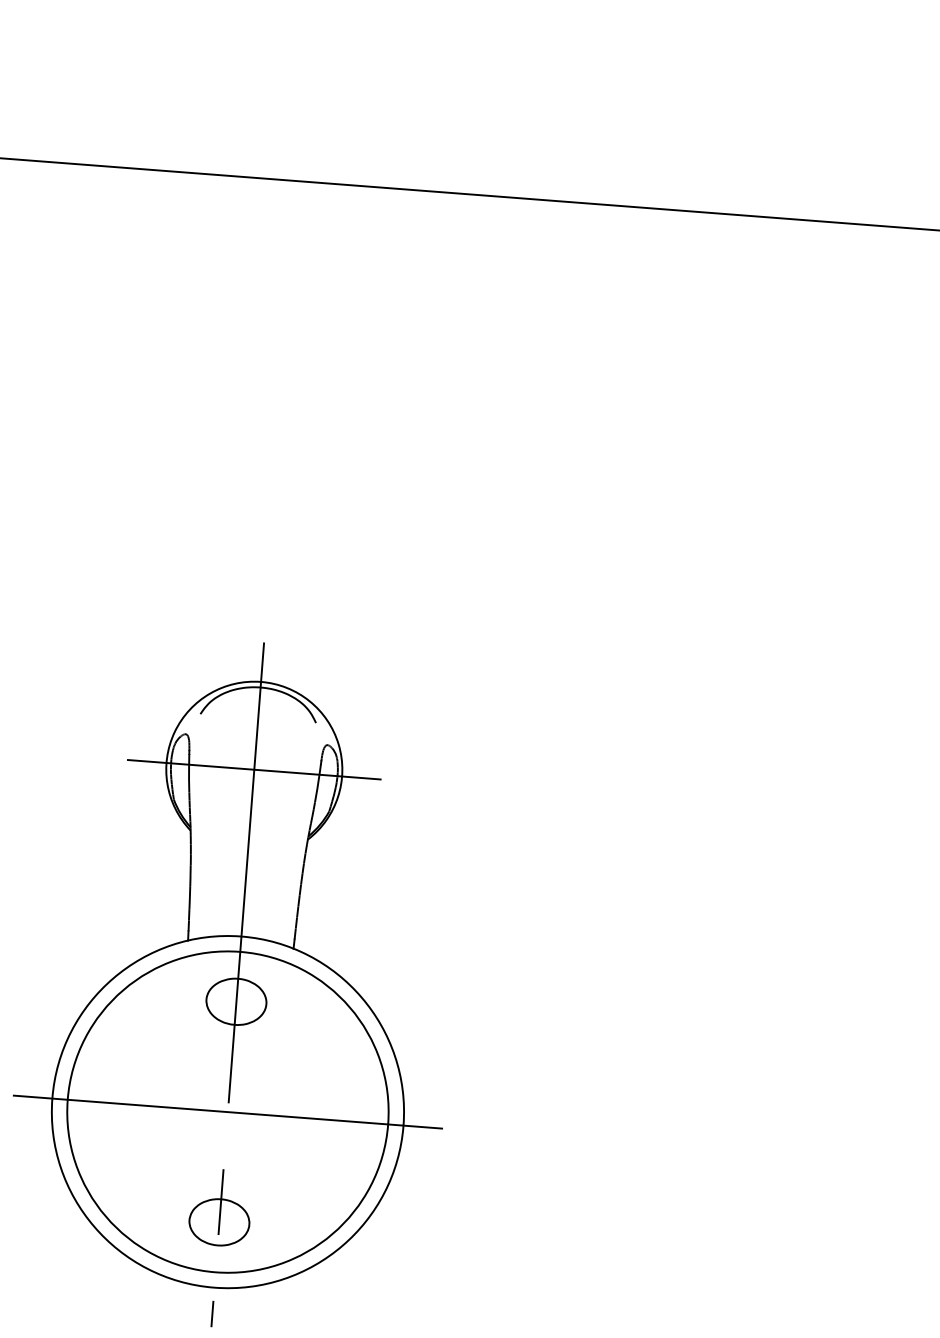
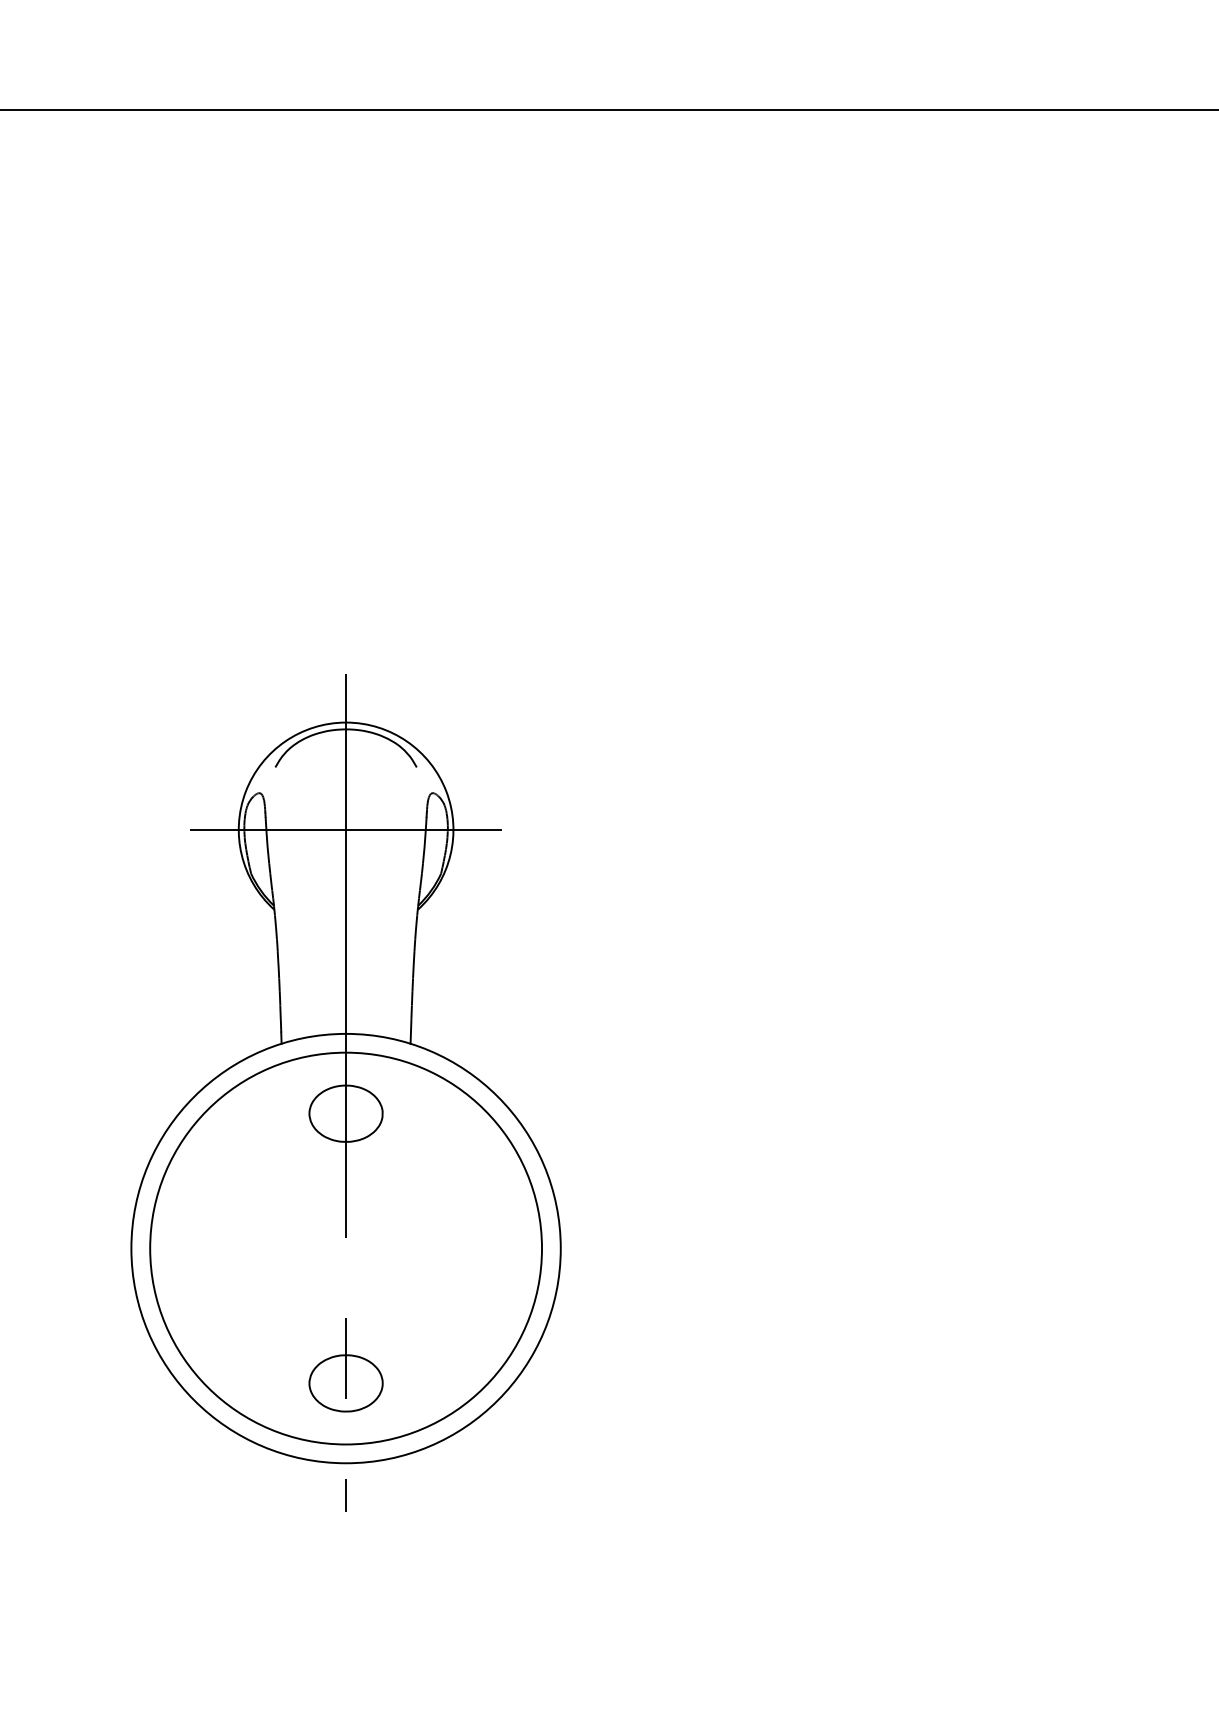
line: (228, 1112) -> (346, 1248), removed

